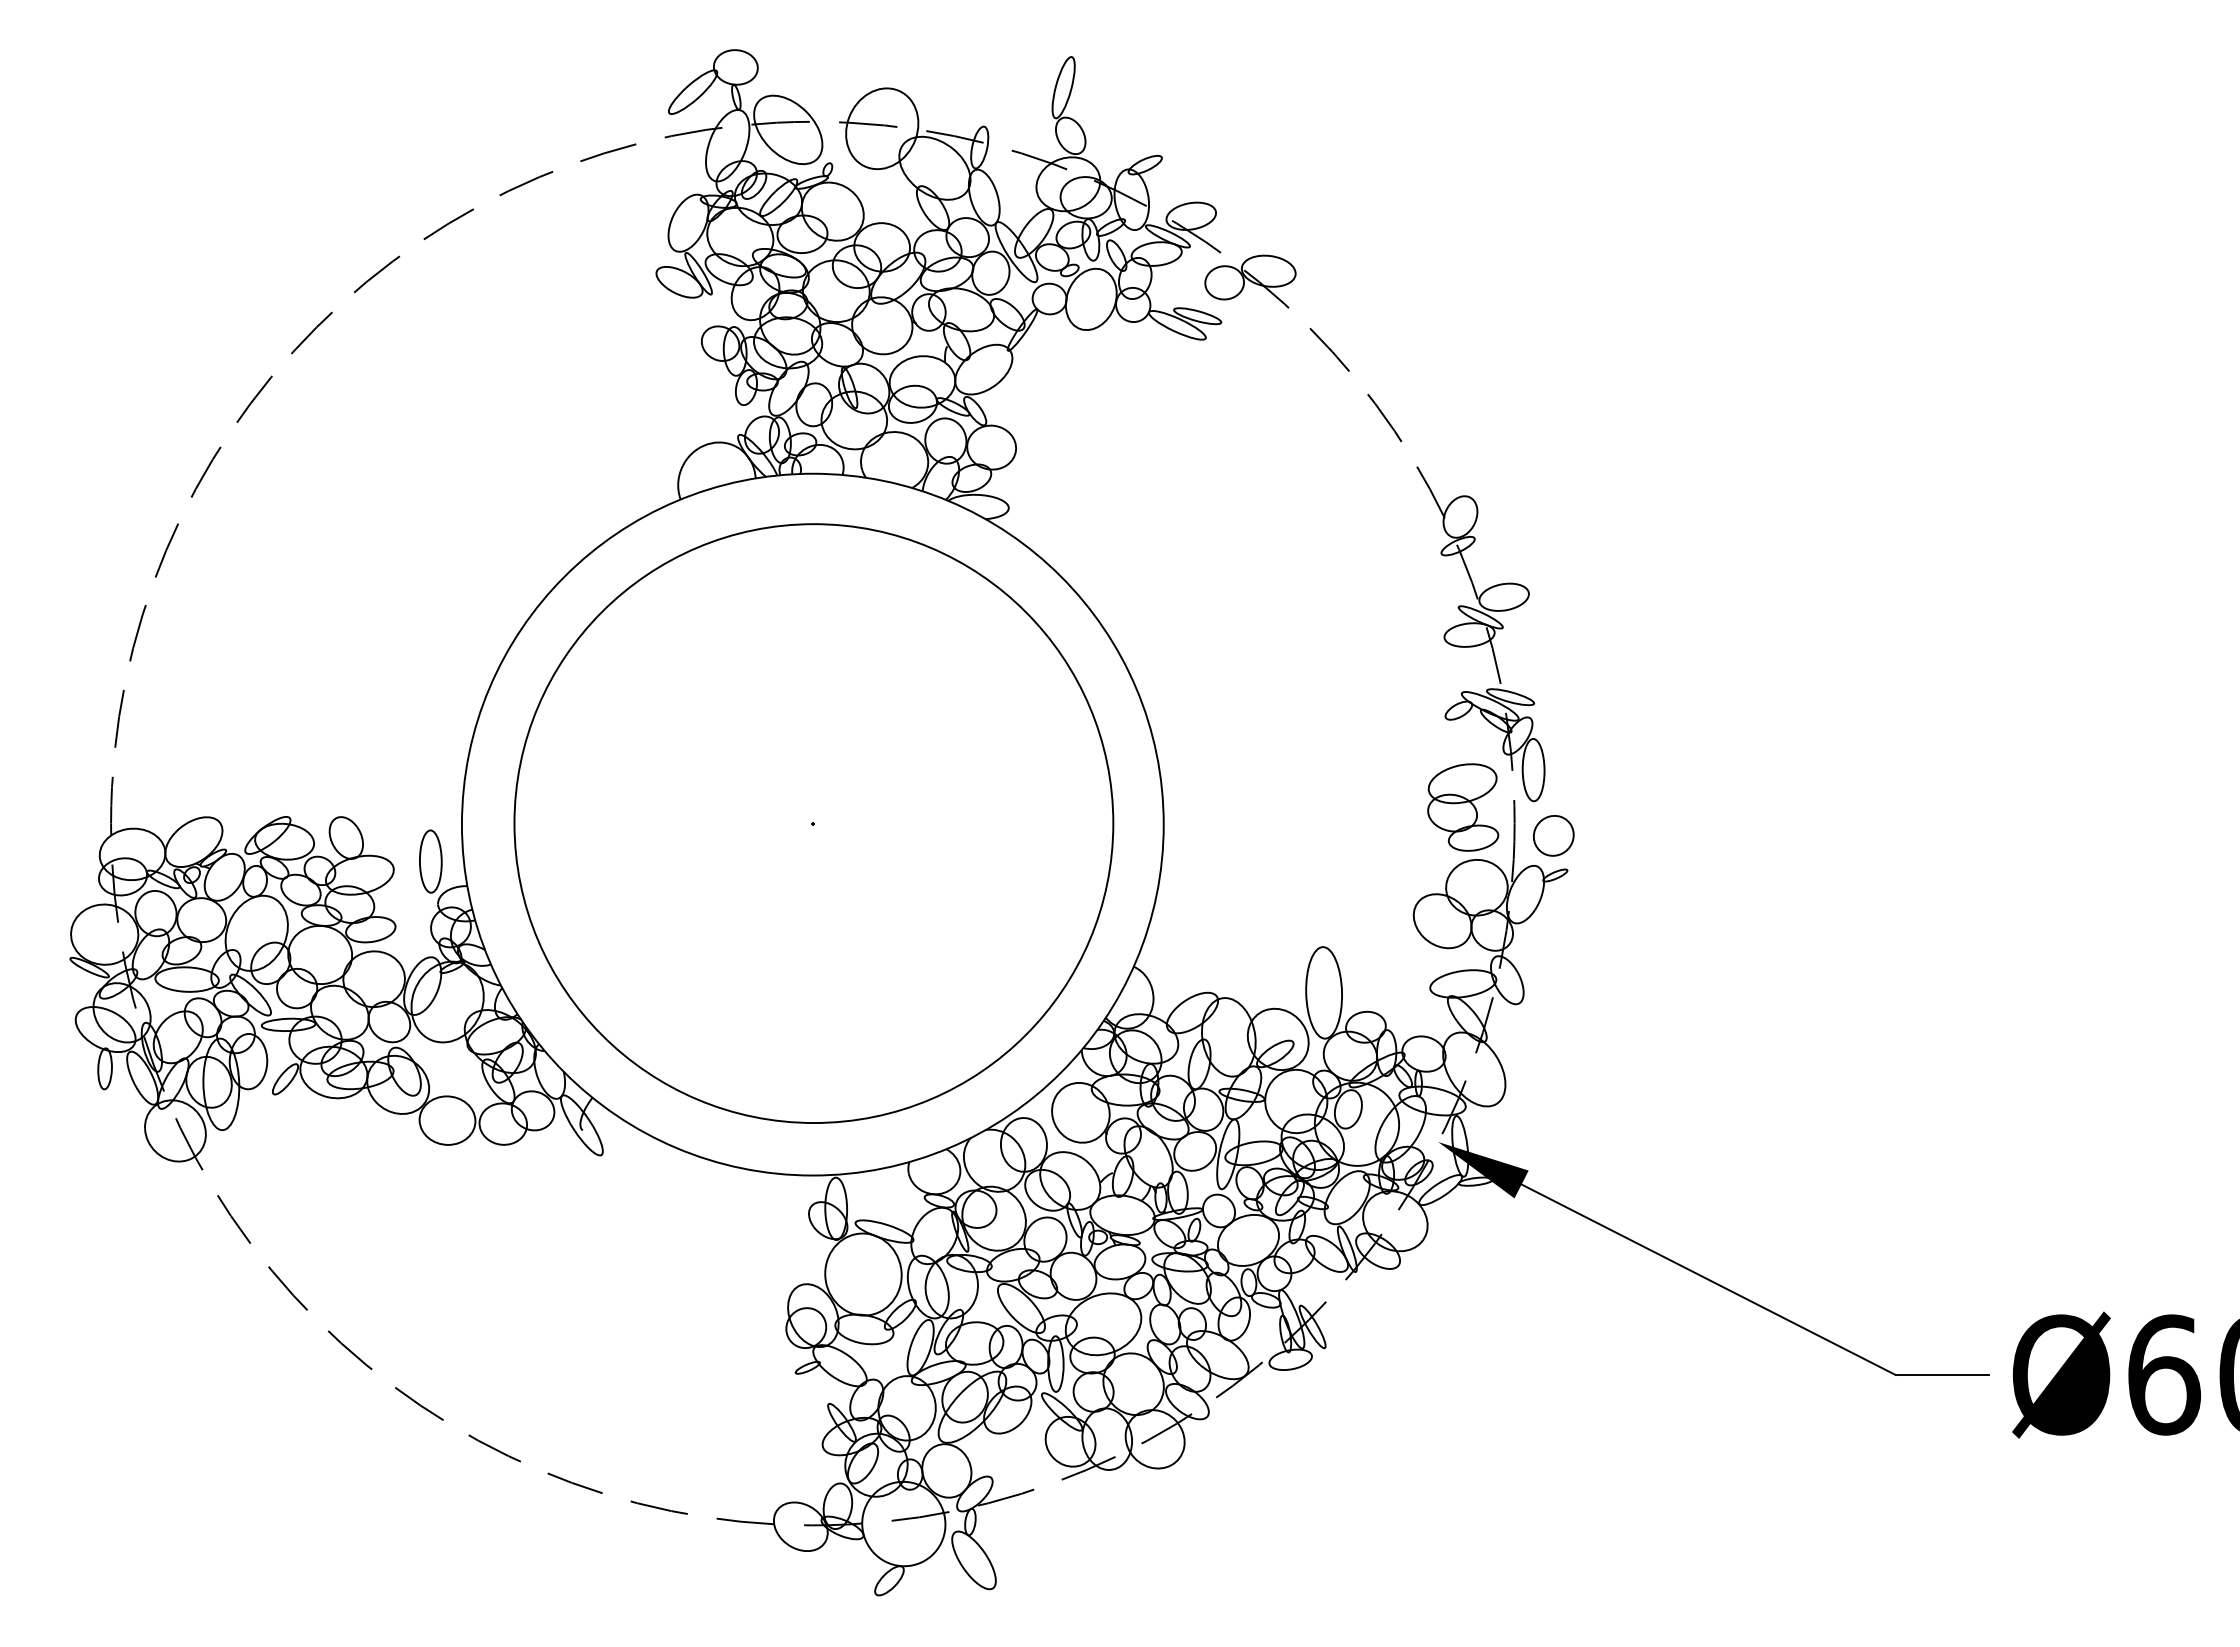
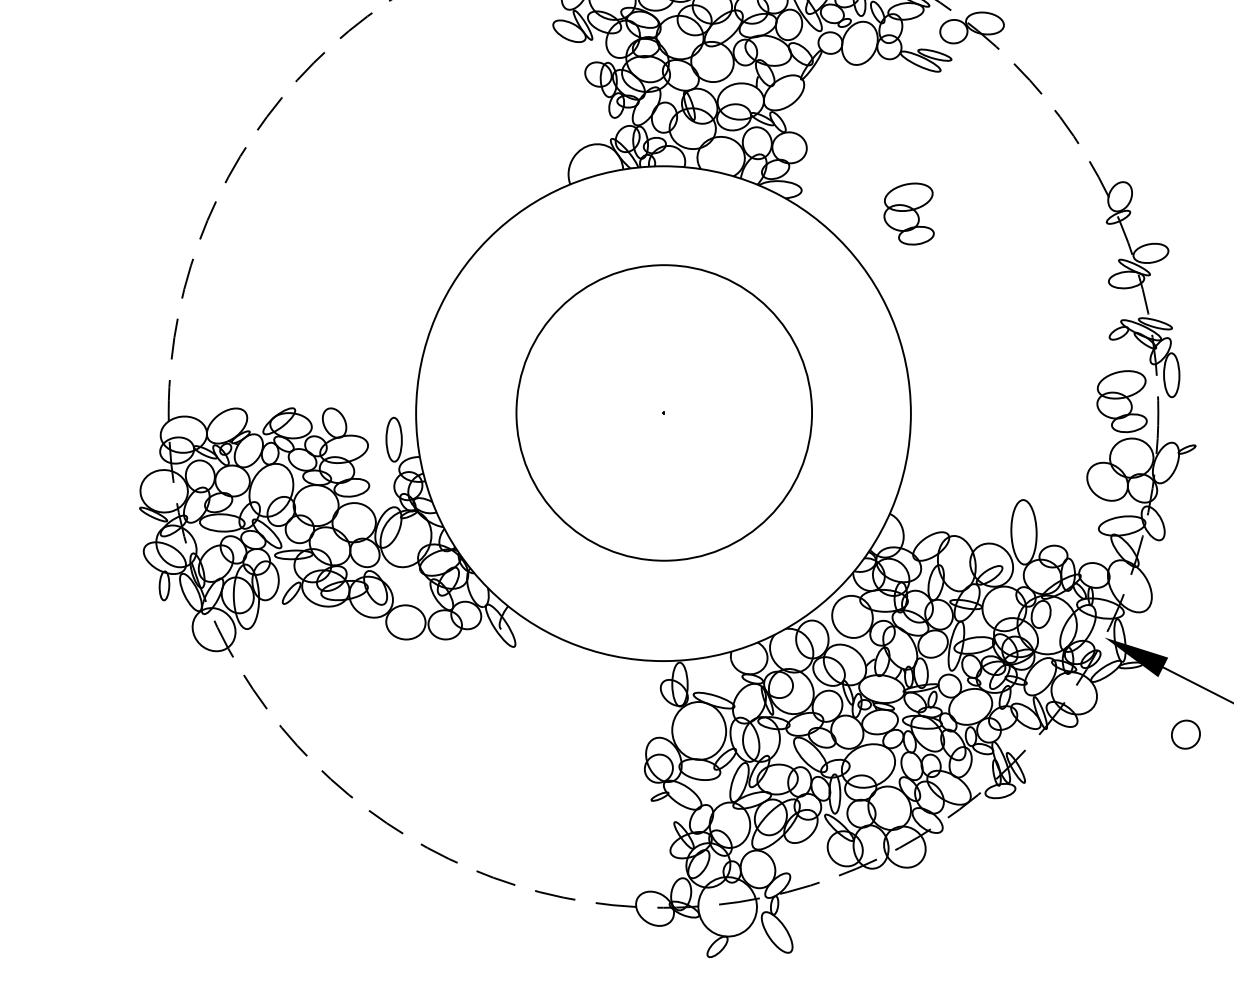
part: (1161, 541) -> (909, 214), added
circle: (813, 823) -> (663, 412), size x0.7
part: (1553, 835) -> (1185, 734), moved

